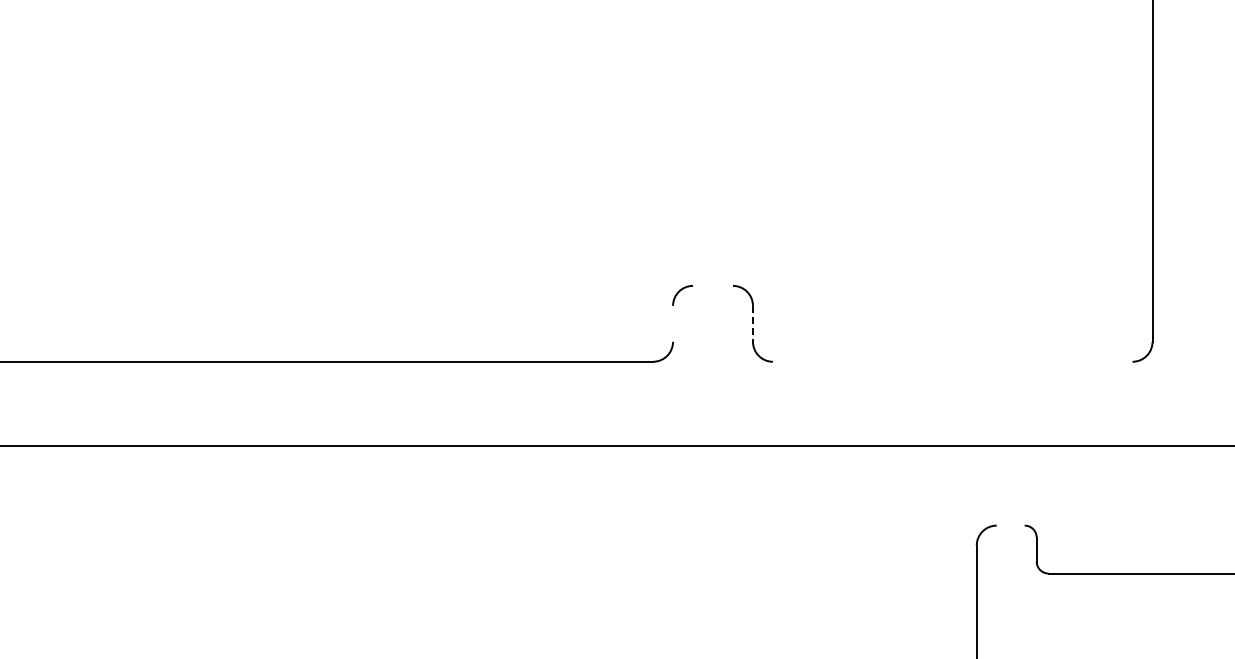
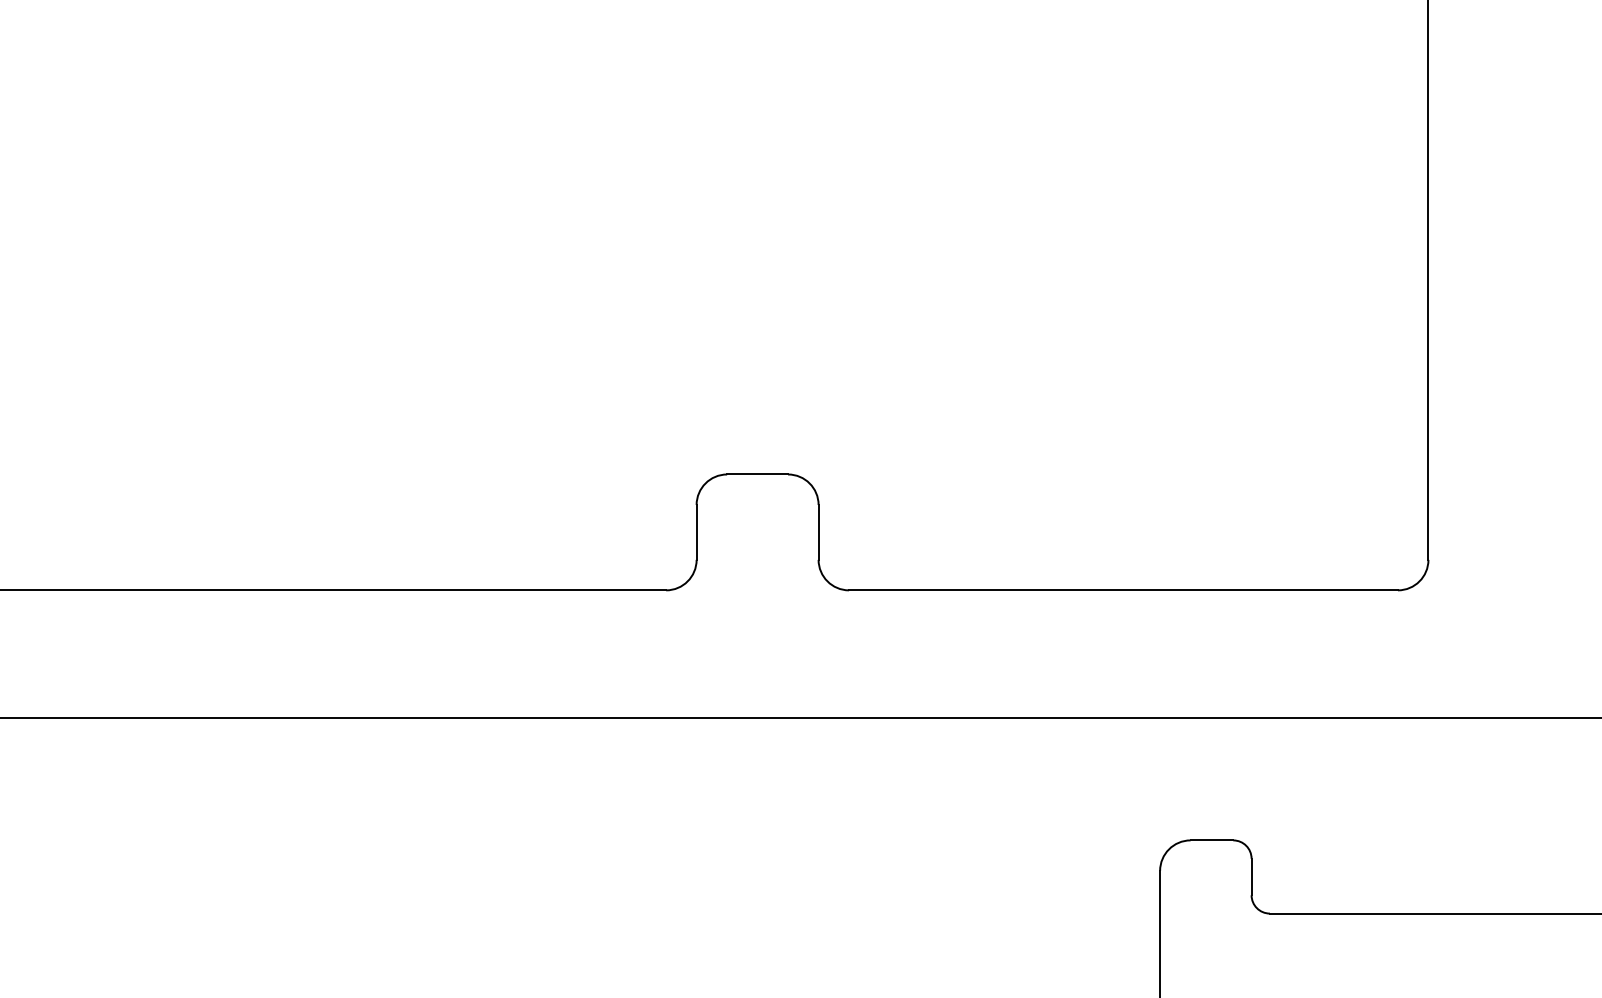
line: (712, 285) -> (756, 473), added
line: (673, 323) -> (697, 531), added
line: (752, 323) -> (817, 531), dashed -> solid
line: (952, 361) -> (1123, 589), added
line: (1010, 525) -> (1211, 840), added

